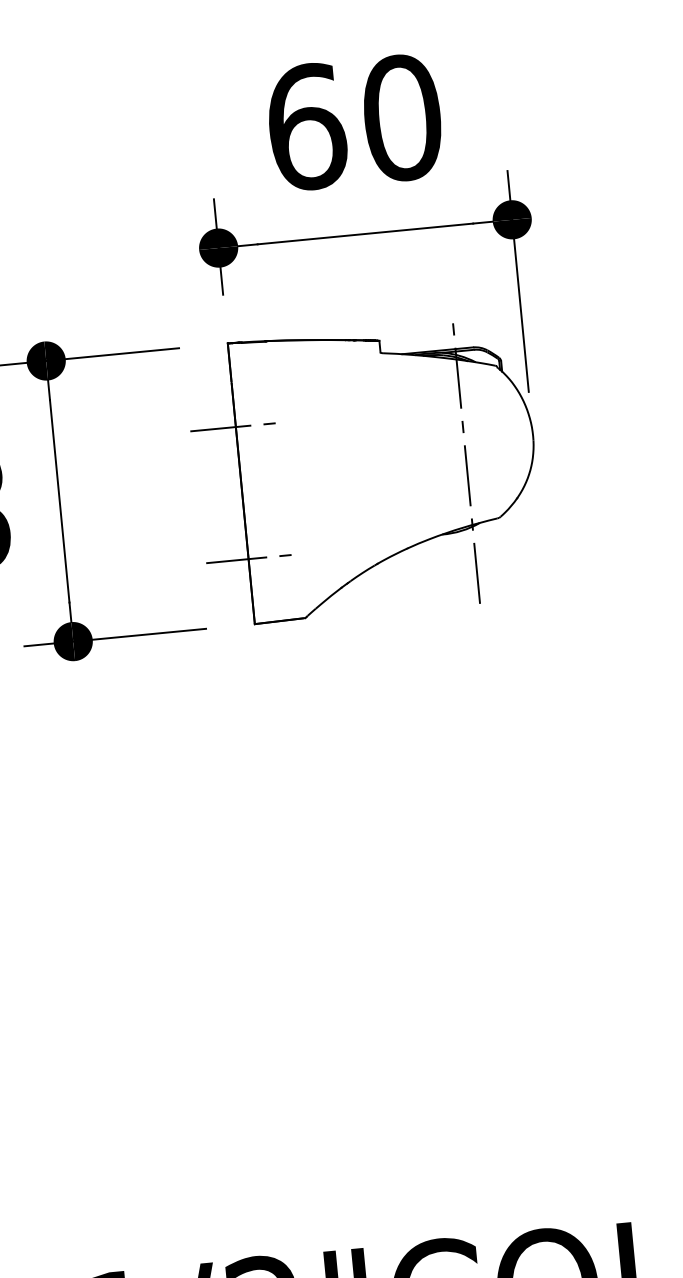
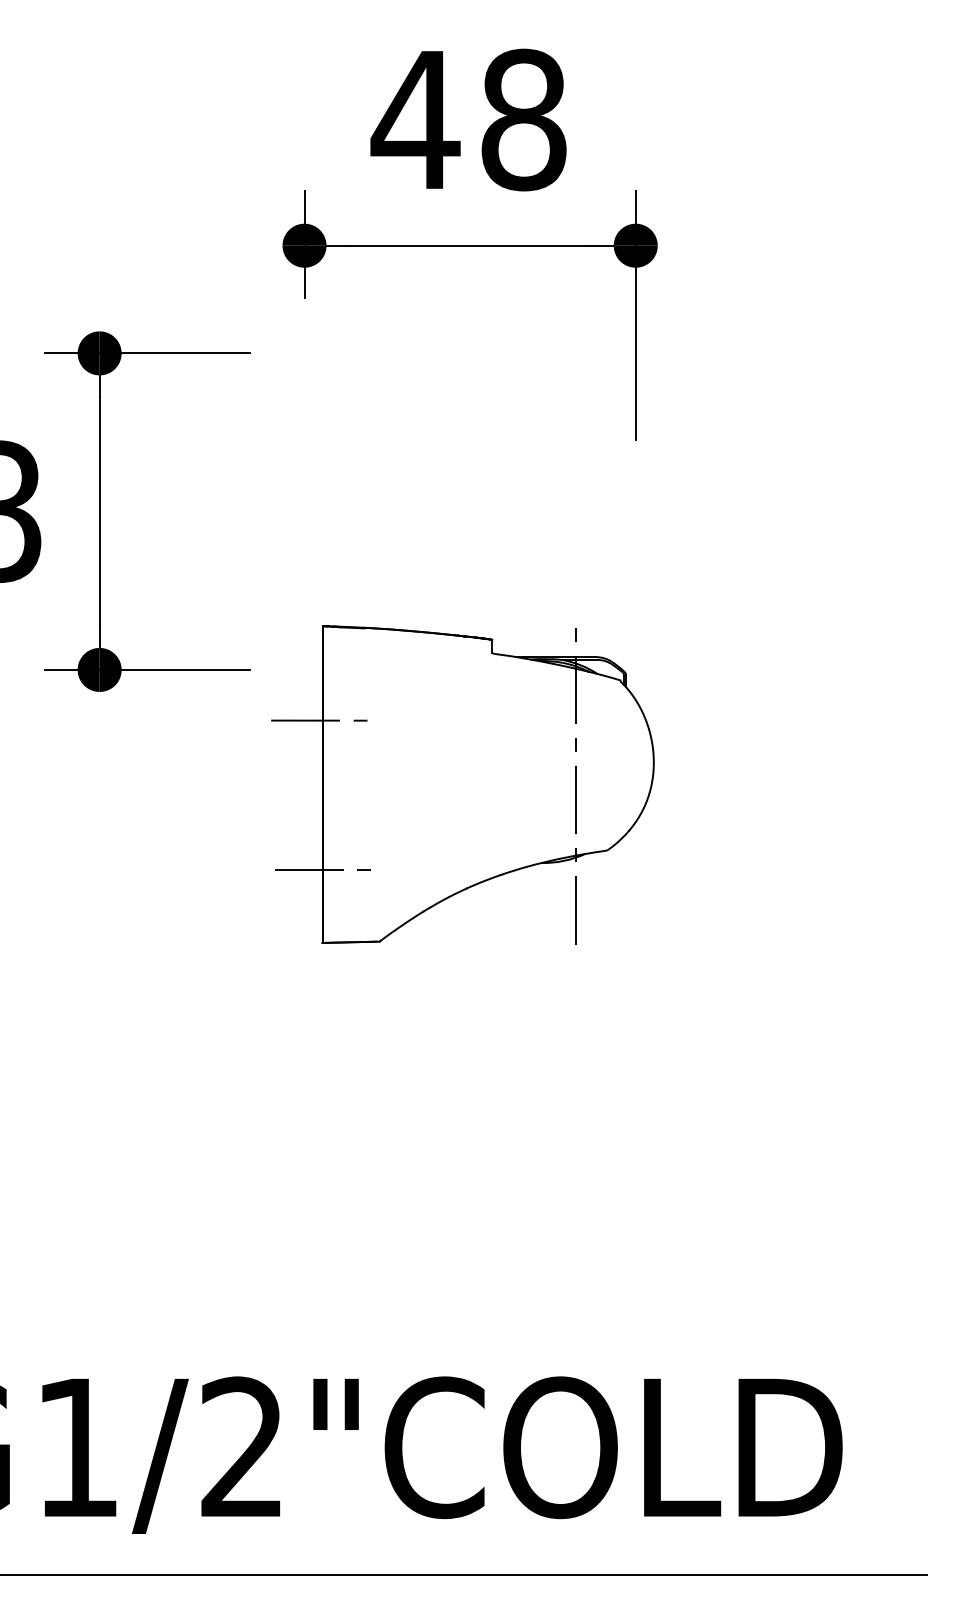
text: (353, 122) -> (468, 119), 60 -> 48
part: (365, 471) -> (462, 784), moved

